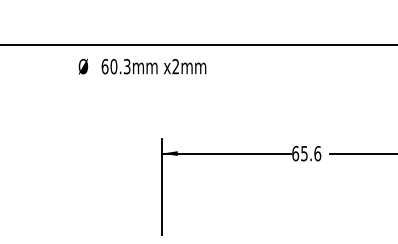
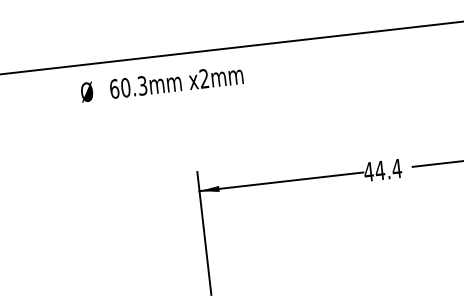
text: (306, 153) -> (382, 170), 65.6 -> 44.4

